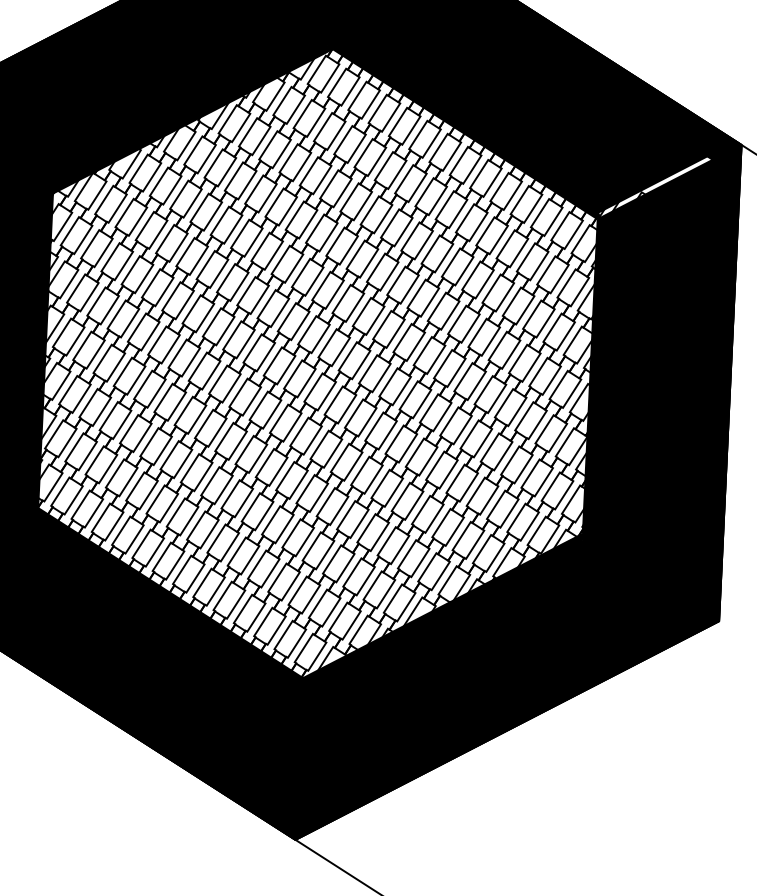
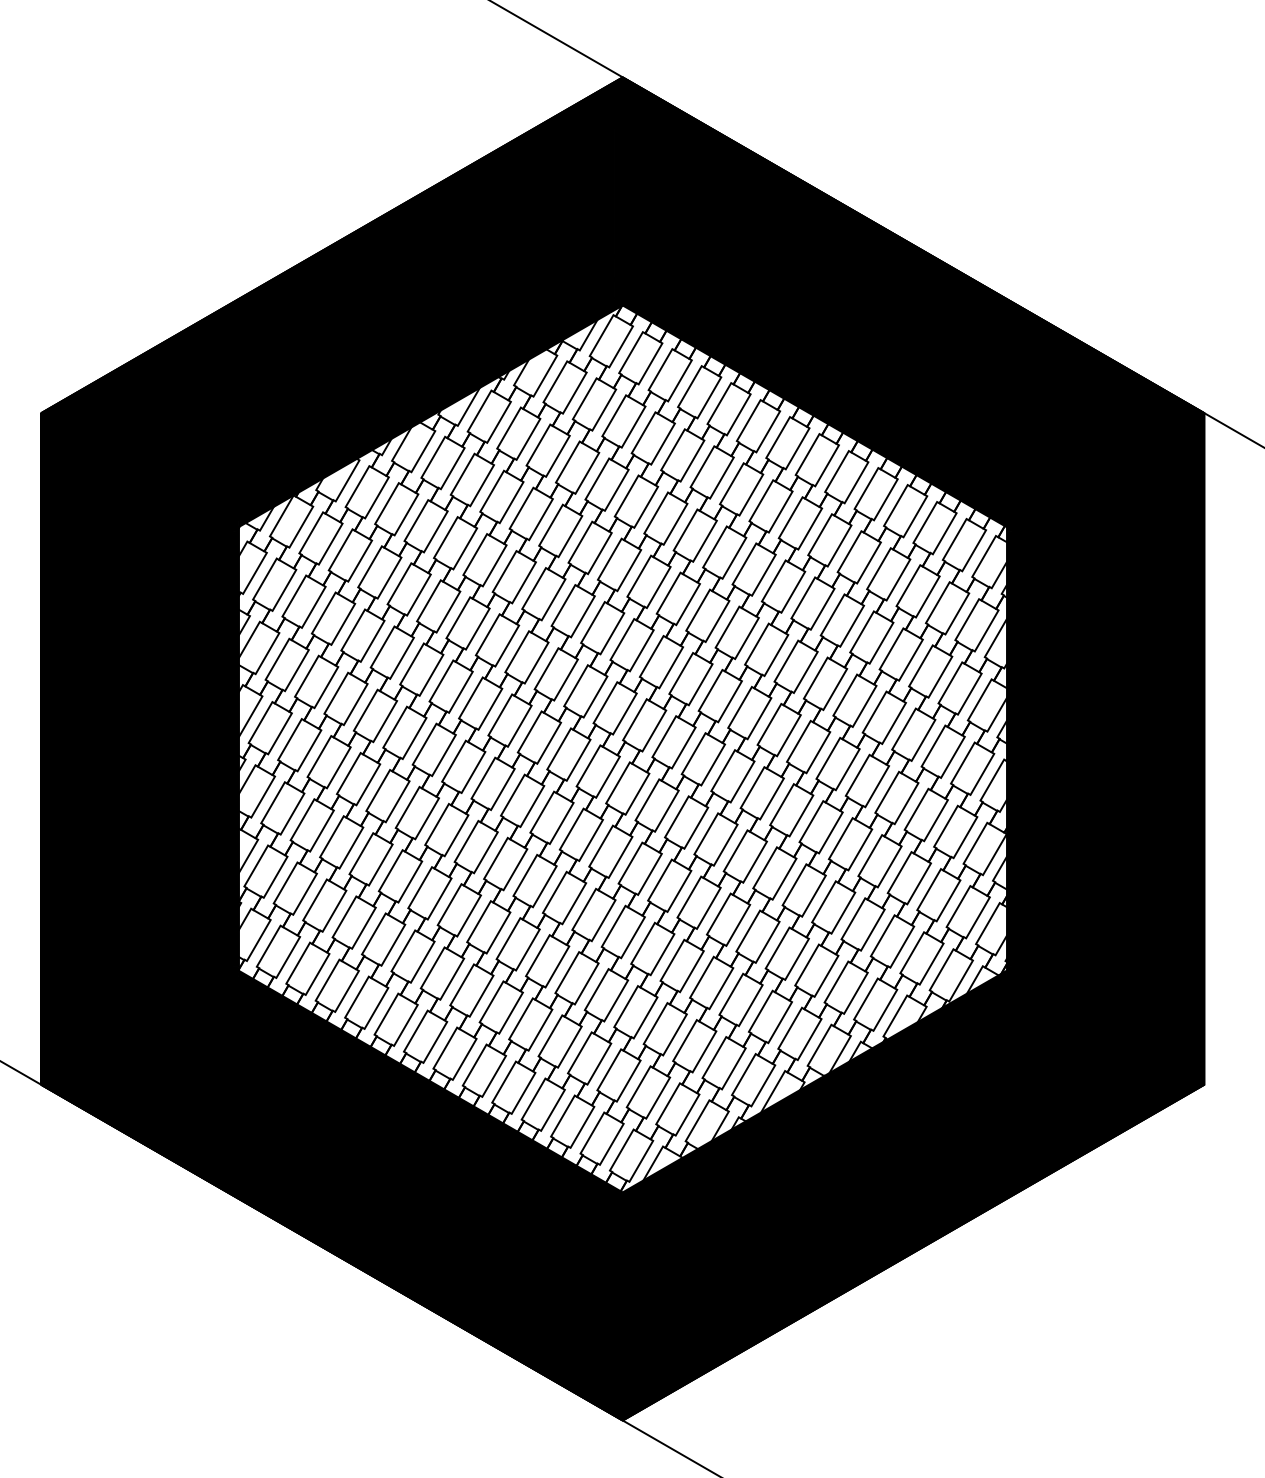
fill: (665, 180) -> (1099, 468), added

